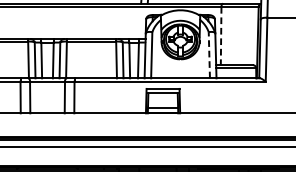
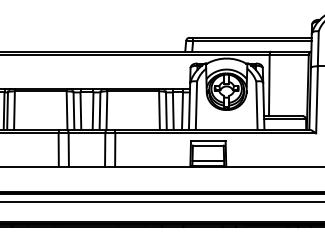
line: (221, 35) -> (269, 85), dashed -> solid
line: (208, 54) -> (256, 105), dashed -> solid

